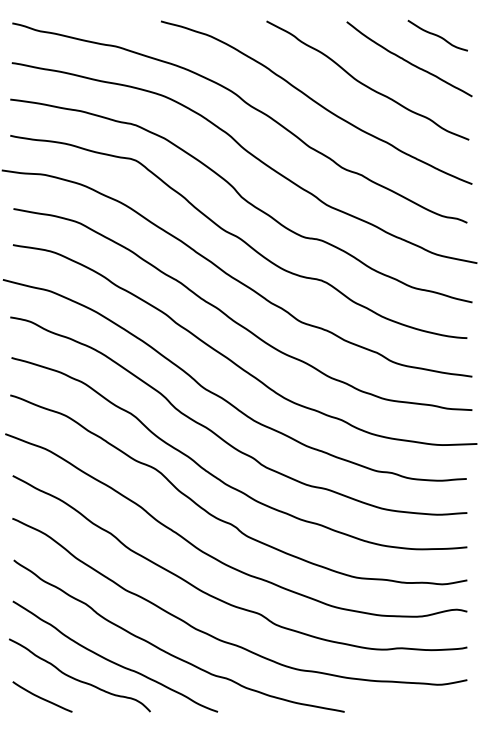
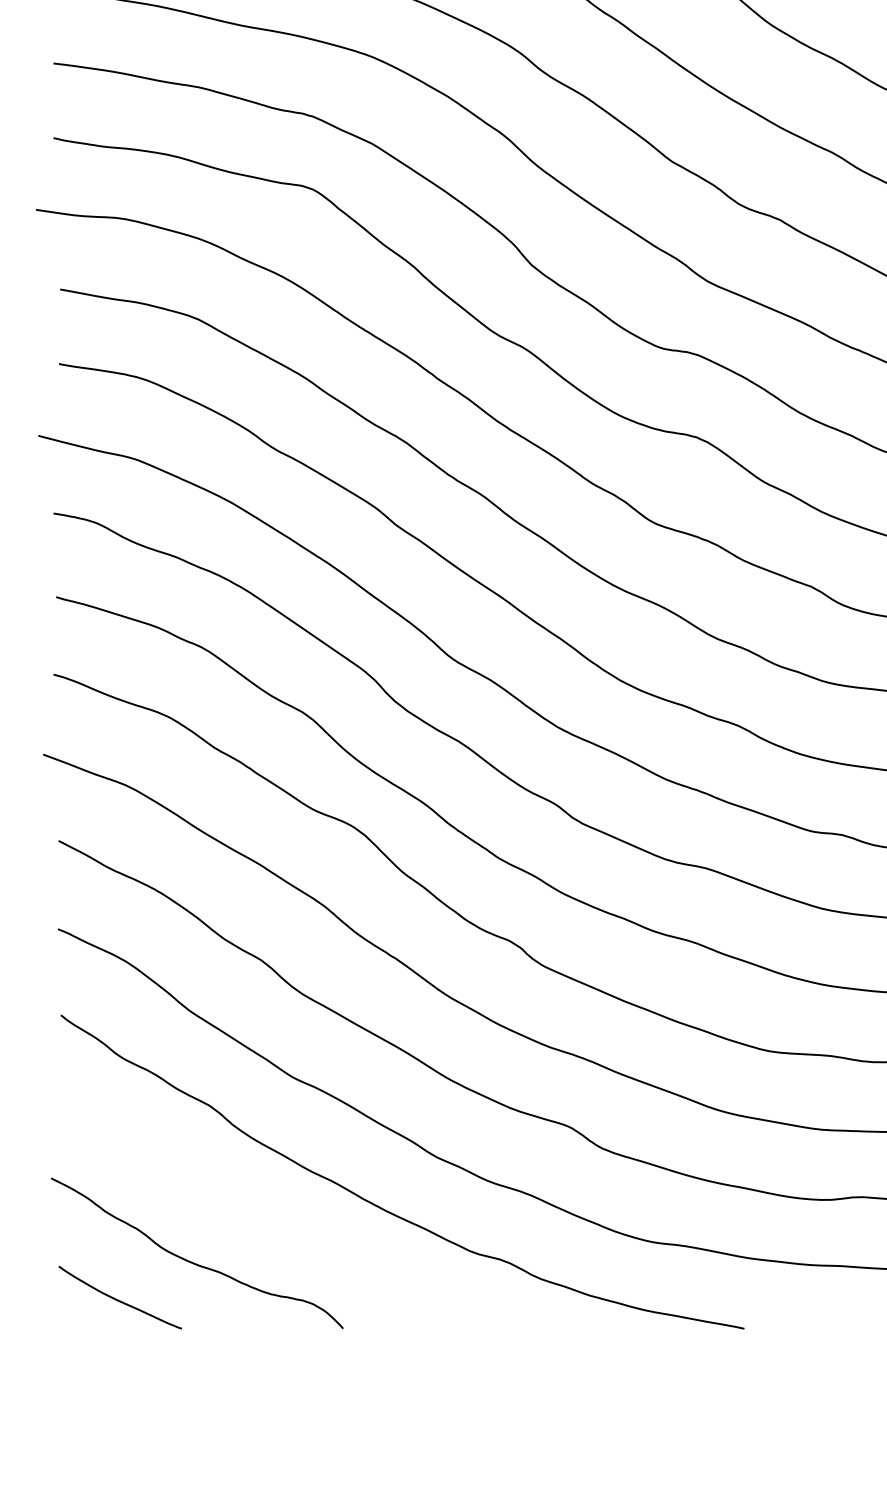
curve: (113, 661) -> (266, 1224), removed

